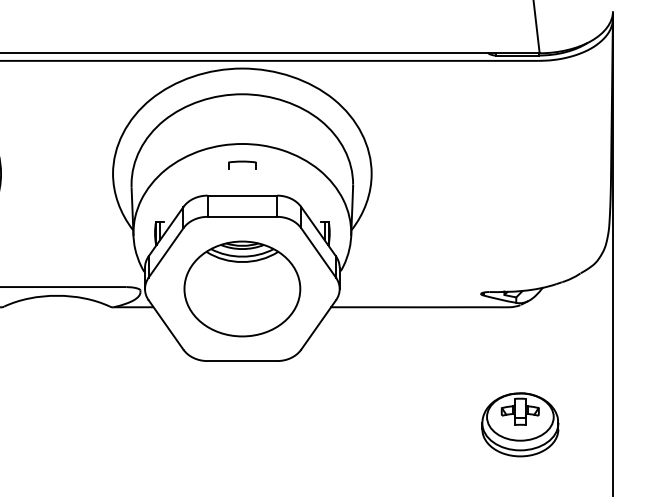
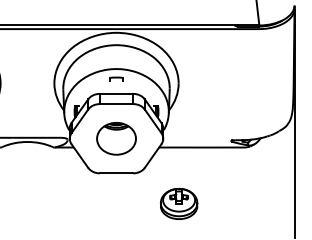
part: (242, 288) -> (116, 138), size x0.7
part: (521, 423) -> (179, 203), moved

